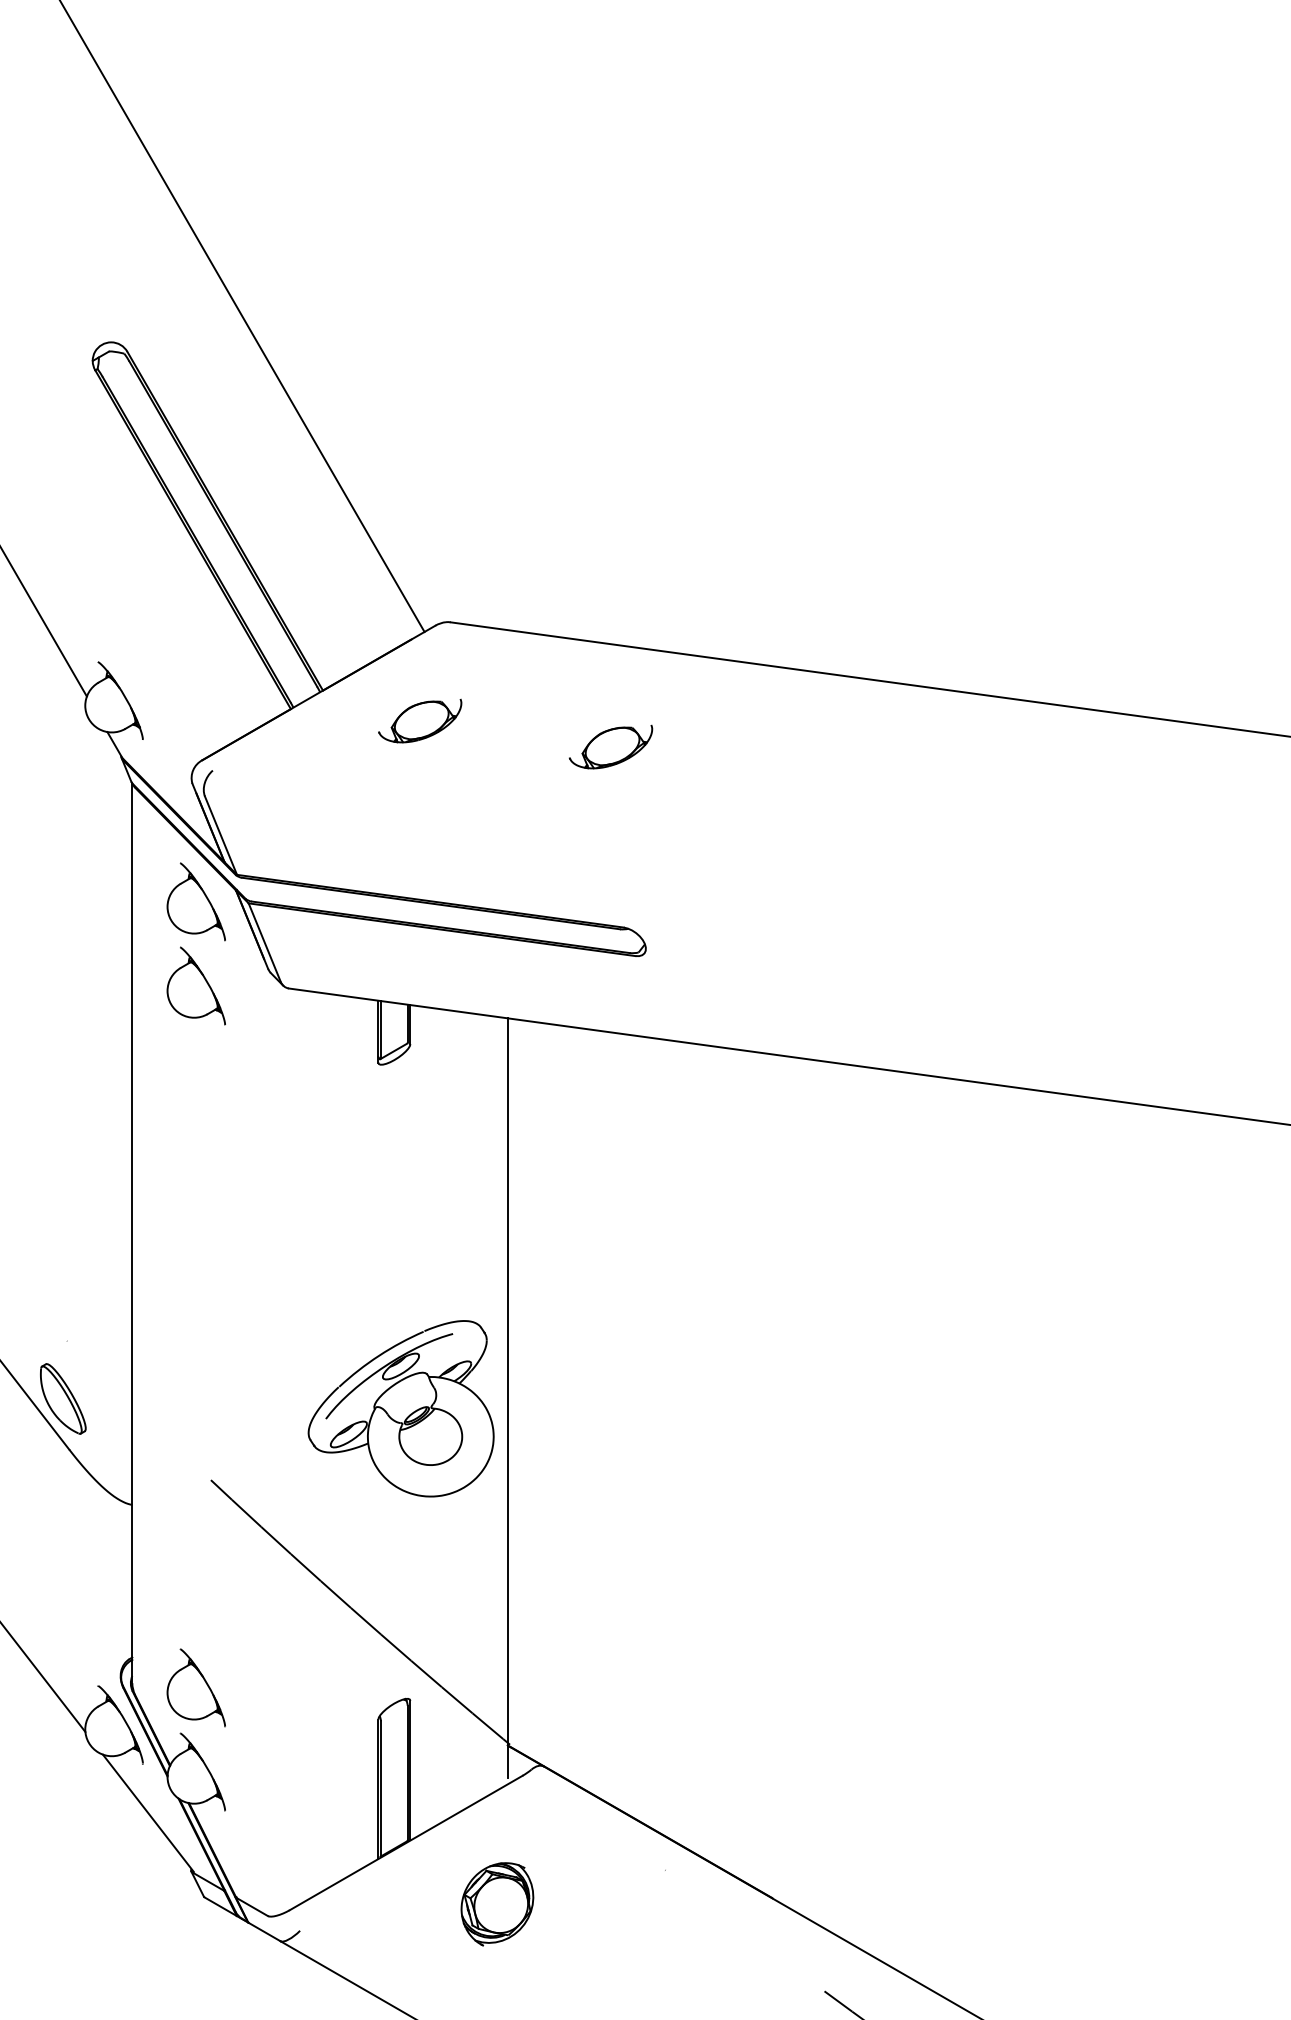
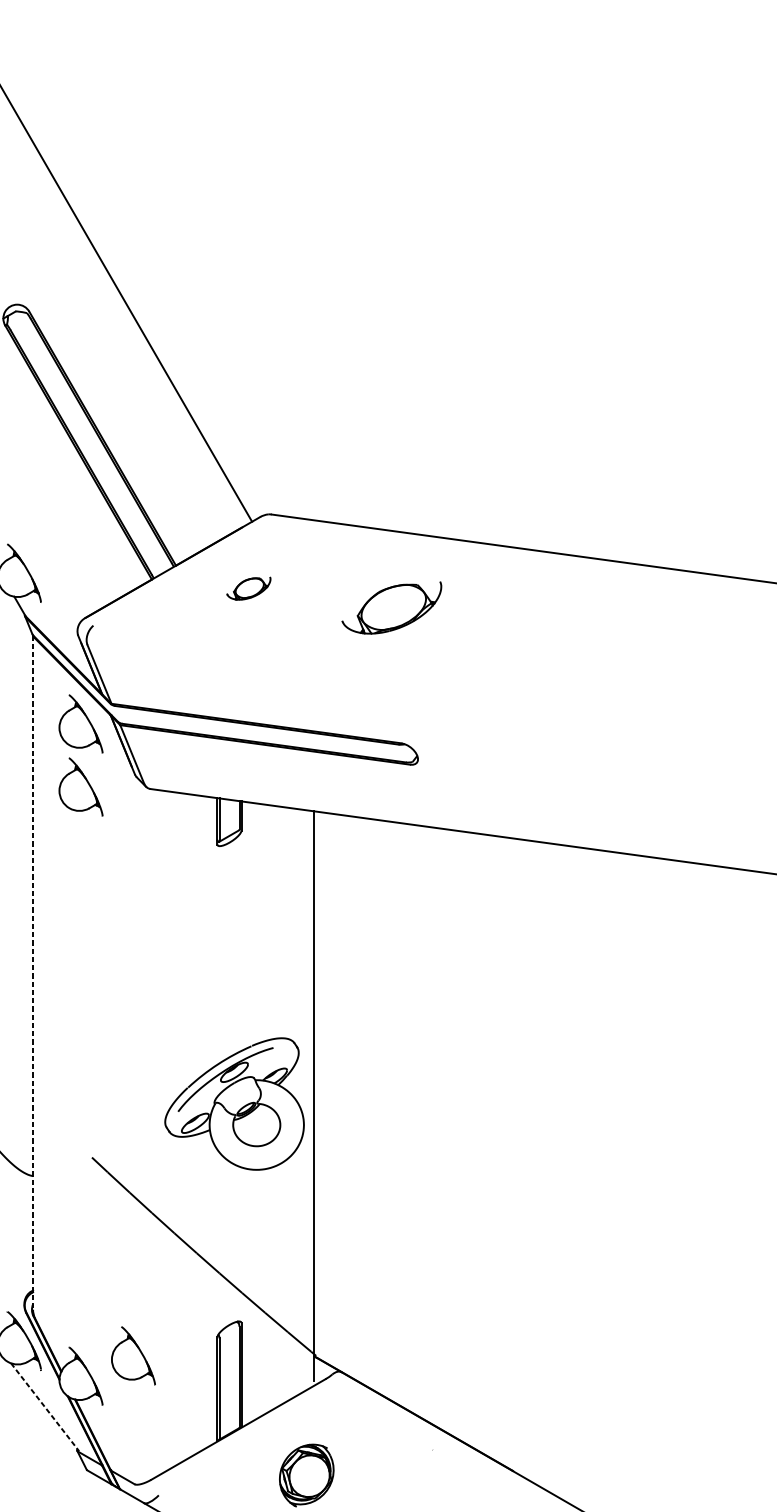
part: (420, 720) -> (249, 588), size x0.7
part: (610, 746) -> (391, 607), size x1.6
line: (132, 1233) -> (33, 972), solid -> dashed
part: (195, 1687) -> (132, 1355), moved
line: (148, 1813) -> (45, 1407), solid -> dashed

